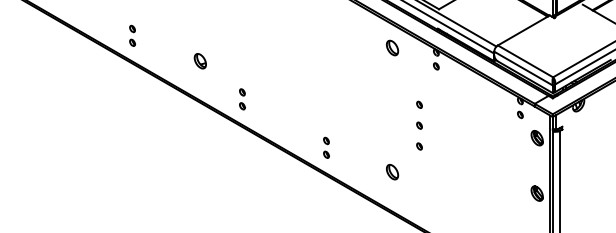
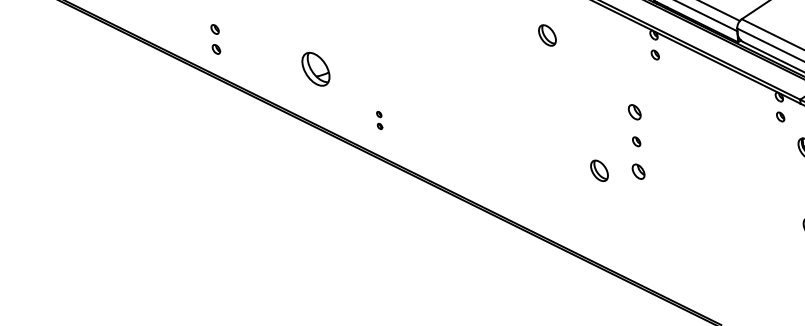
part: (392, 47) -> (547, 34), moved
part: (199, 61) -> (314, 69), size x1.6
part: (242, 99) -> (379, 120), size x0.6
part: (419, 104) -> (634, 111), size x1.6
part: (419, 146) -> (638, 171), size x1.6
part: (326, 147) -> (504, 181), removed
part: (392, 172) -> (599, 171), moved

